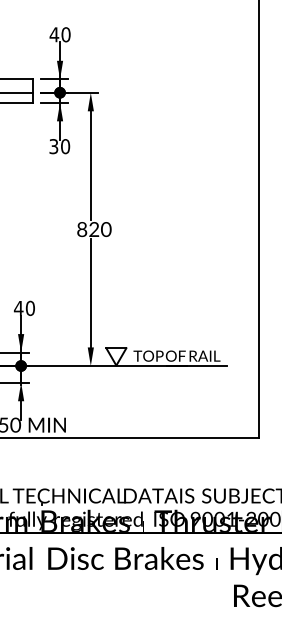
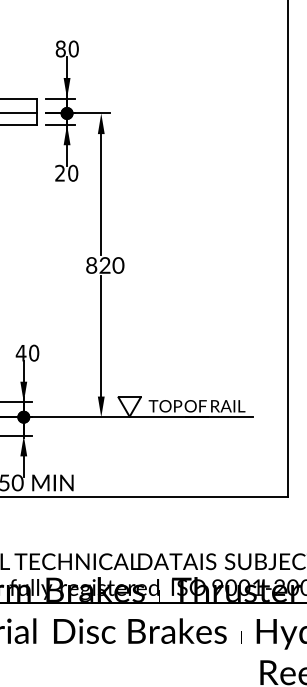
text: (54, 34) -> (60, 48), 40 -> 80
text: (53, 146) -> (59, 173), 30 -> 20

